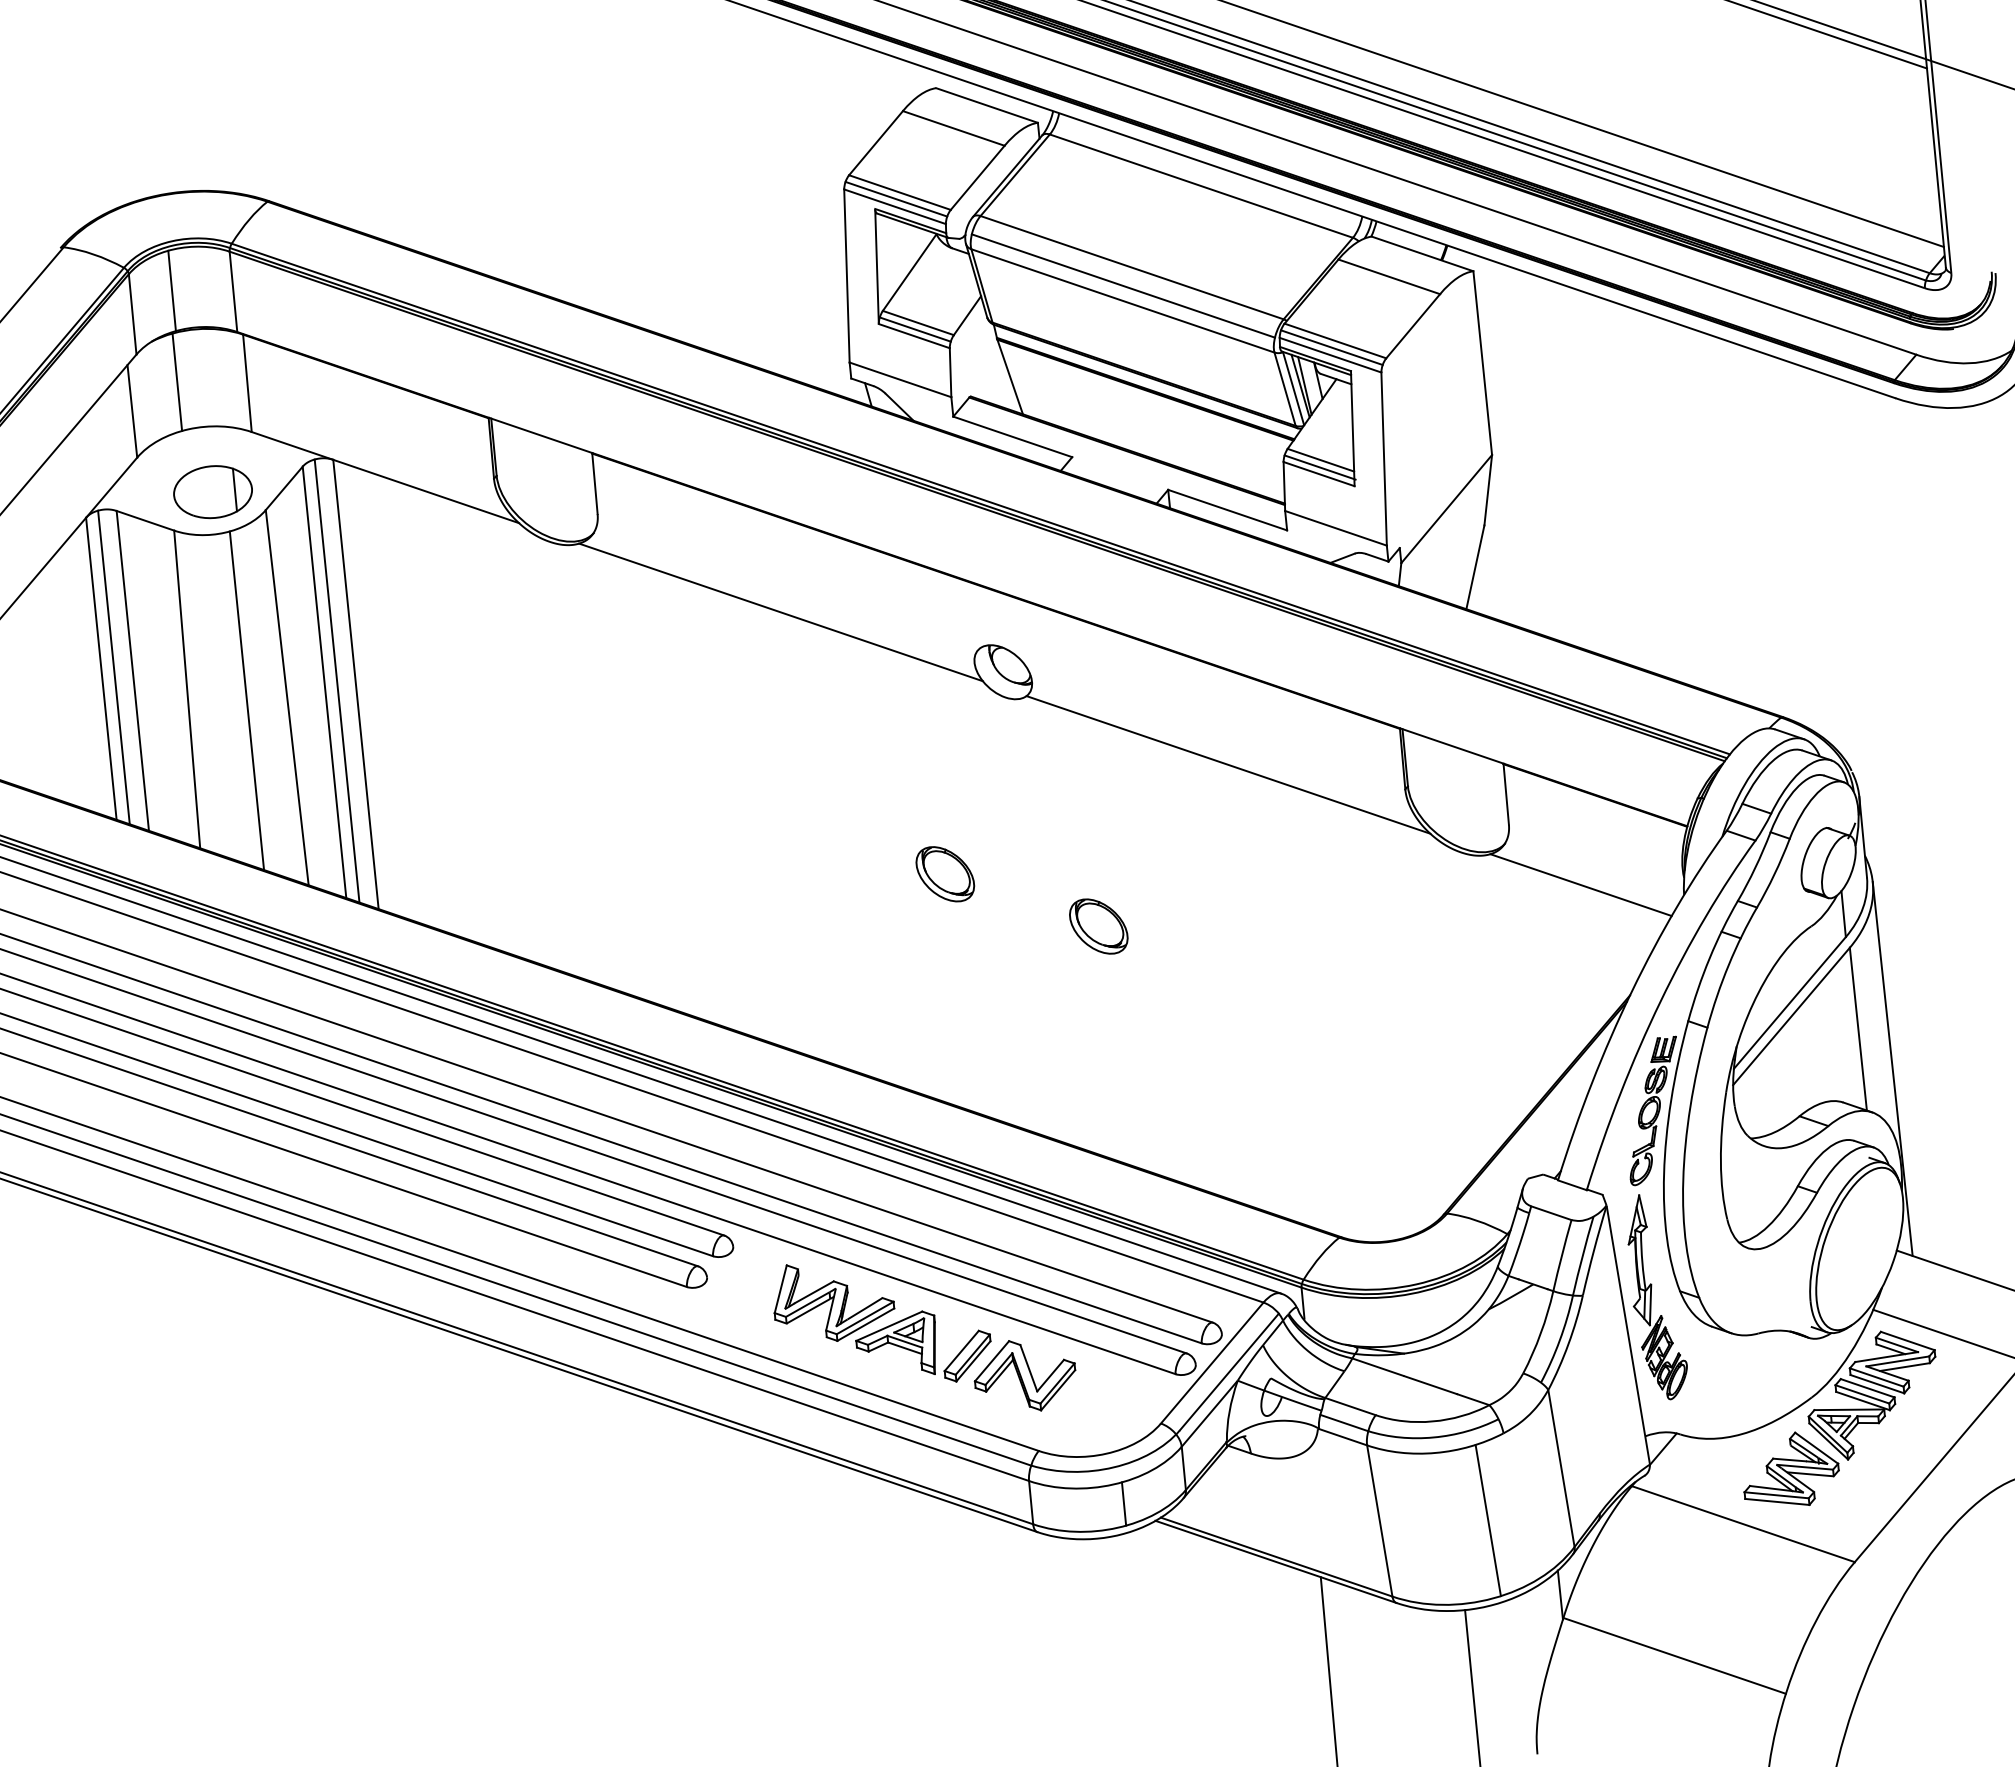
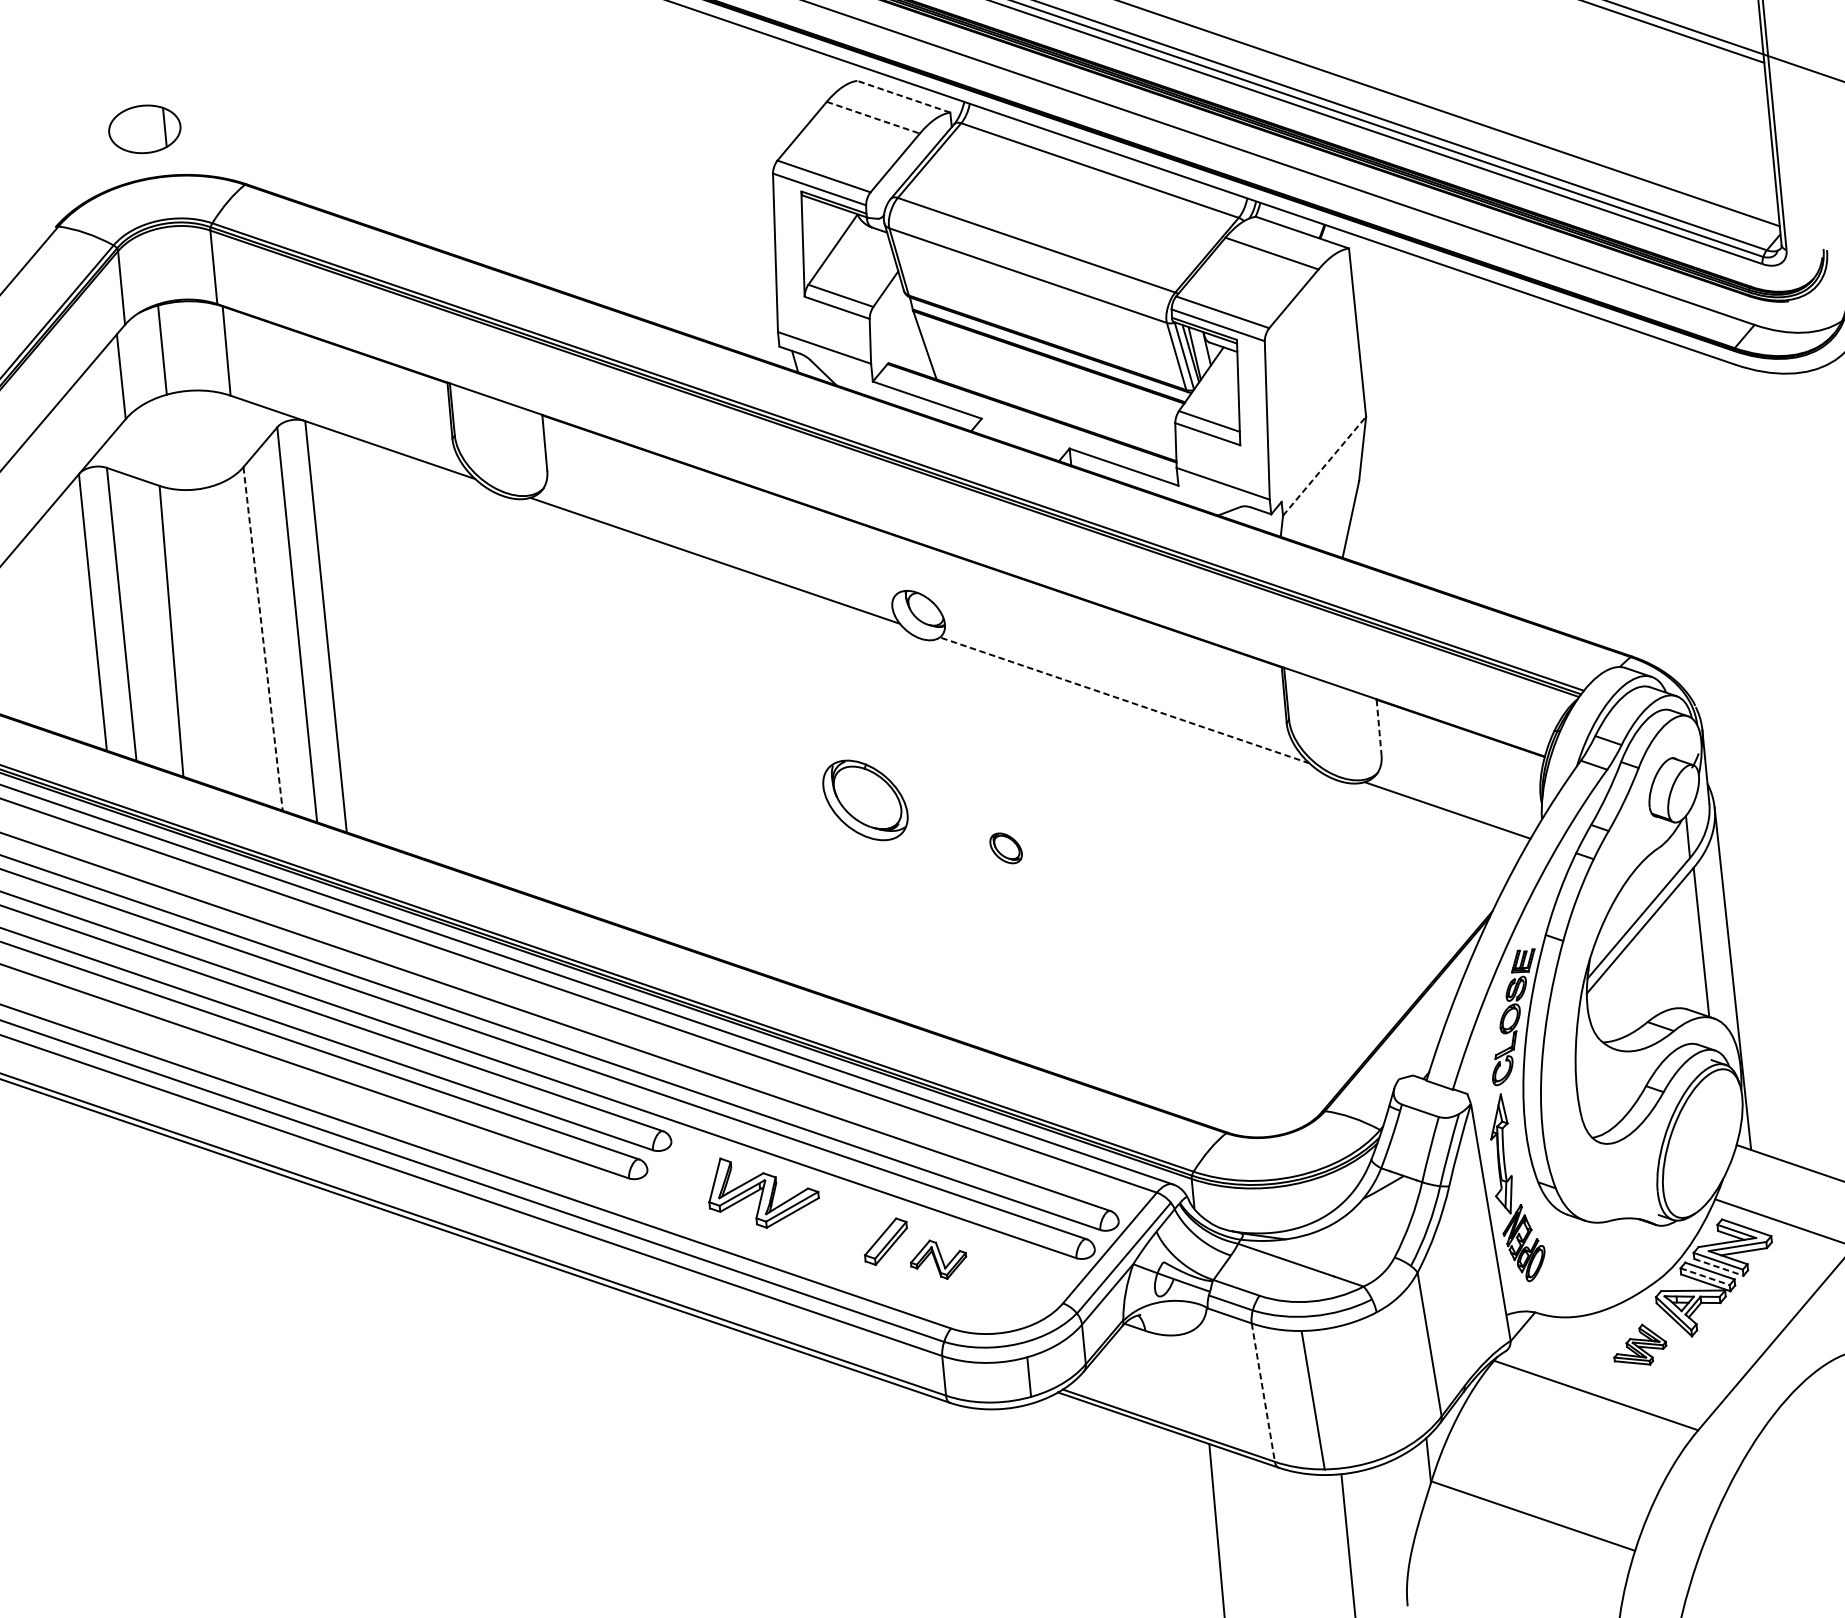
line: (987, 105) -> (904, 96), solid -> dashed
line: (953, 128) -> (873, 117), solid -> dashed
line: (896, 198) -> (820, 181), removed
line: (1123, 285) -> (1028, 261), removed
line: (171, 290) -> (157, 266), removed
line: (914, 329) -> (837, 301), removed
line: (1331, 347) -> (1219, 318), removed
line: (1319, 467) -> (1208, 428), removed
part: (212, 492) -> (144, 129), moved
line: (1446, 509) -> (1324, 466), solid -> dashed
line: (113, 667) -> (104, 611), removed
line: (336, 680) -> (308, 623), removed
line: (287, 697) -> (263, 638), solid -> dashed
line: (246, 700) -> (225, 641), removed
line: (1227, 764) -> (1123, 700), solid -> dashed
line: (1506, 794) -> (1379, 727), solid -> dashed
part: (945, 874) -> (865, 800), size x1.6
part: (1098, 926) -> (1005, 848), size x0.6
part: (895, 1342) -> (819, 1229), removed
part: (1024, 1375) -> (938, 1259), size x0.6
line: (1877, 1384) -> (1718, 1267), solid -> dashed
line: (1862, 1394) -> (1705, 1276), solid -> dashed
part: (1791, 1468) -> (1640, 1344), size x0.6
line: (1379, 1520) -> (1263, 1392), solid -> dashed
line: (1487, 1520) -> (1312, 1400), moved

